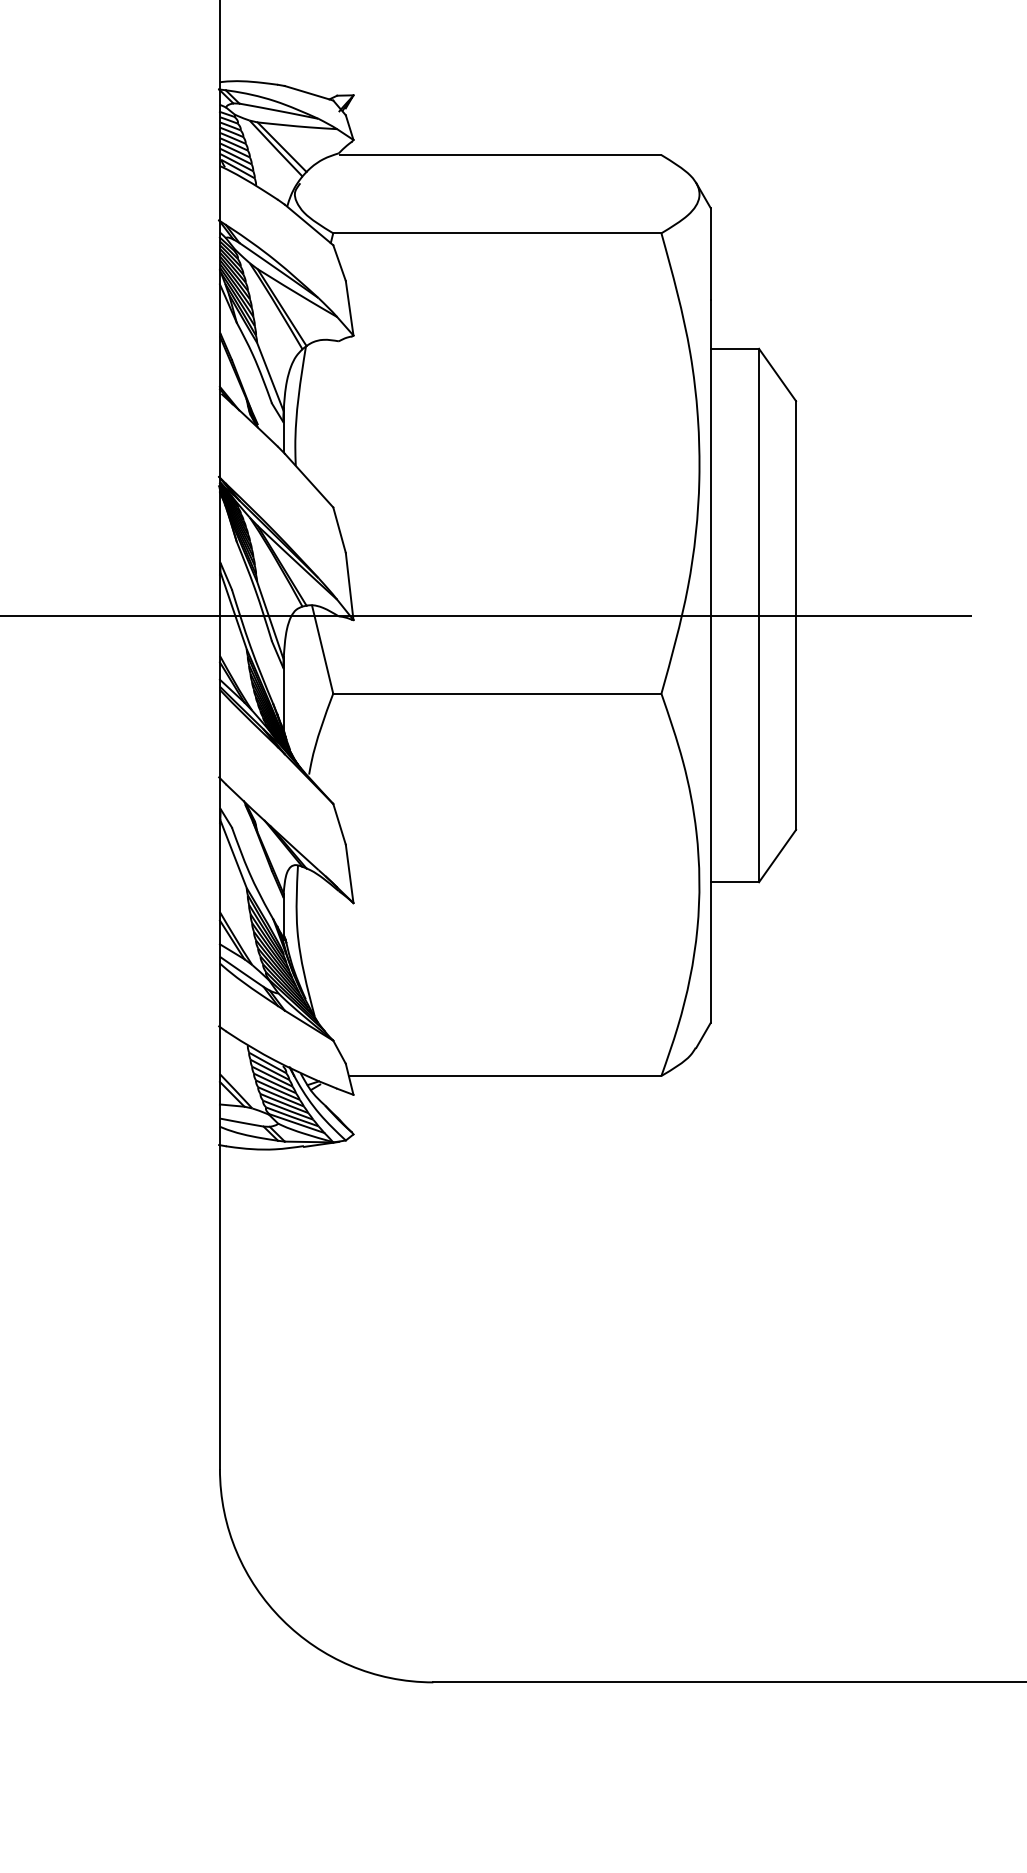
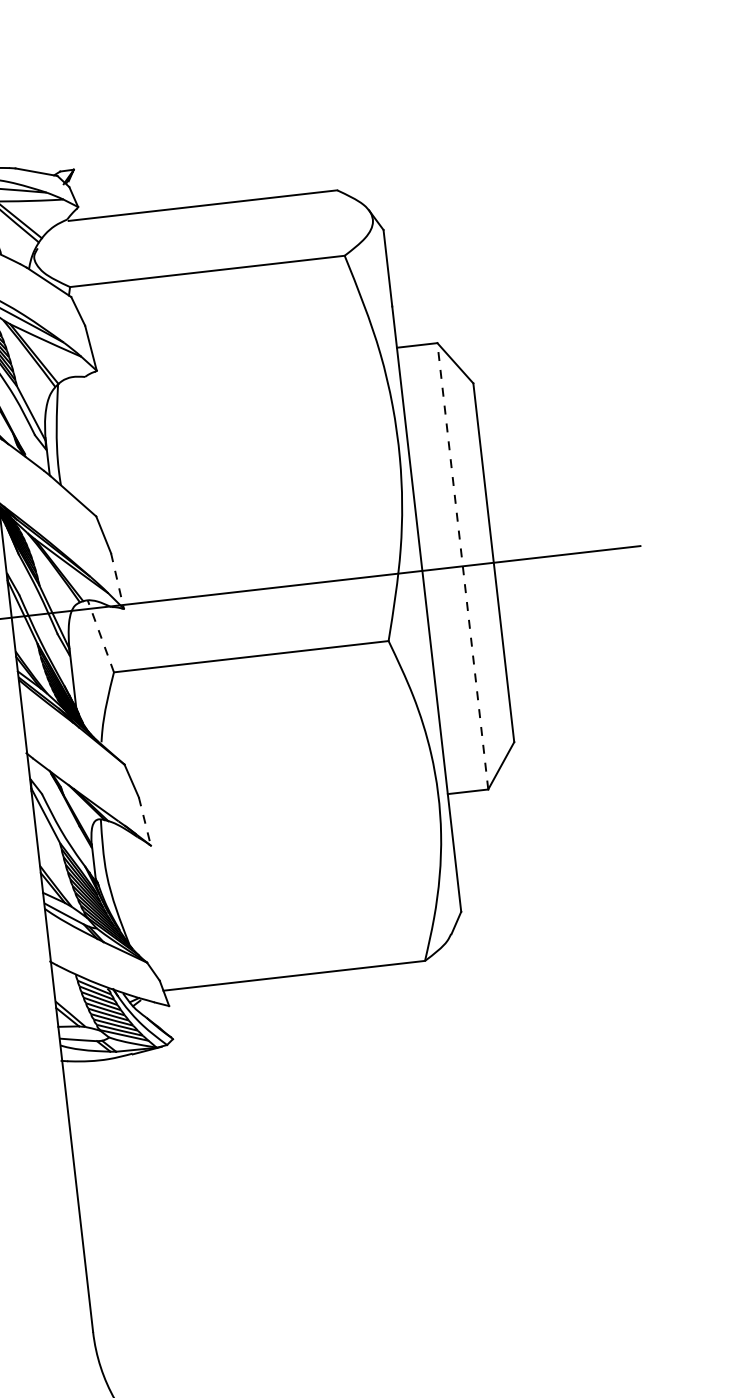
line: (349, 586) -> (117, 581), solid -> dashed
line: (759, 615) -> (463, 566), solid -> dashed
line: (322, 649) -> (100, 636), solid -> dashed
line: (349, 874) -> (144, 822), solid -> dashed

